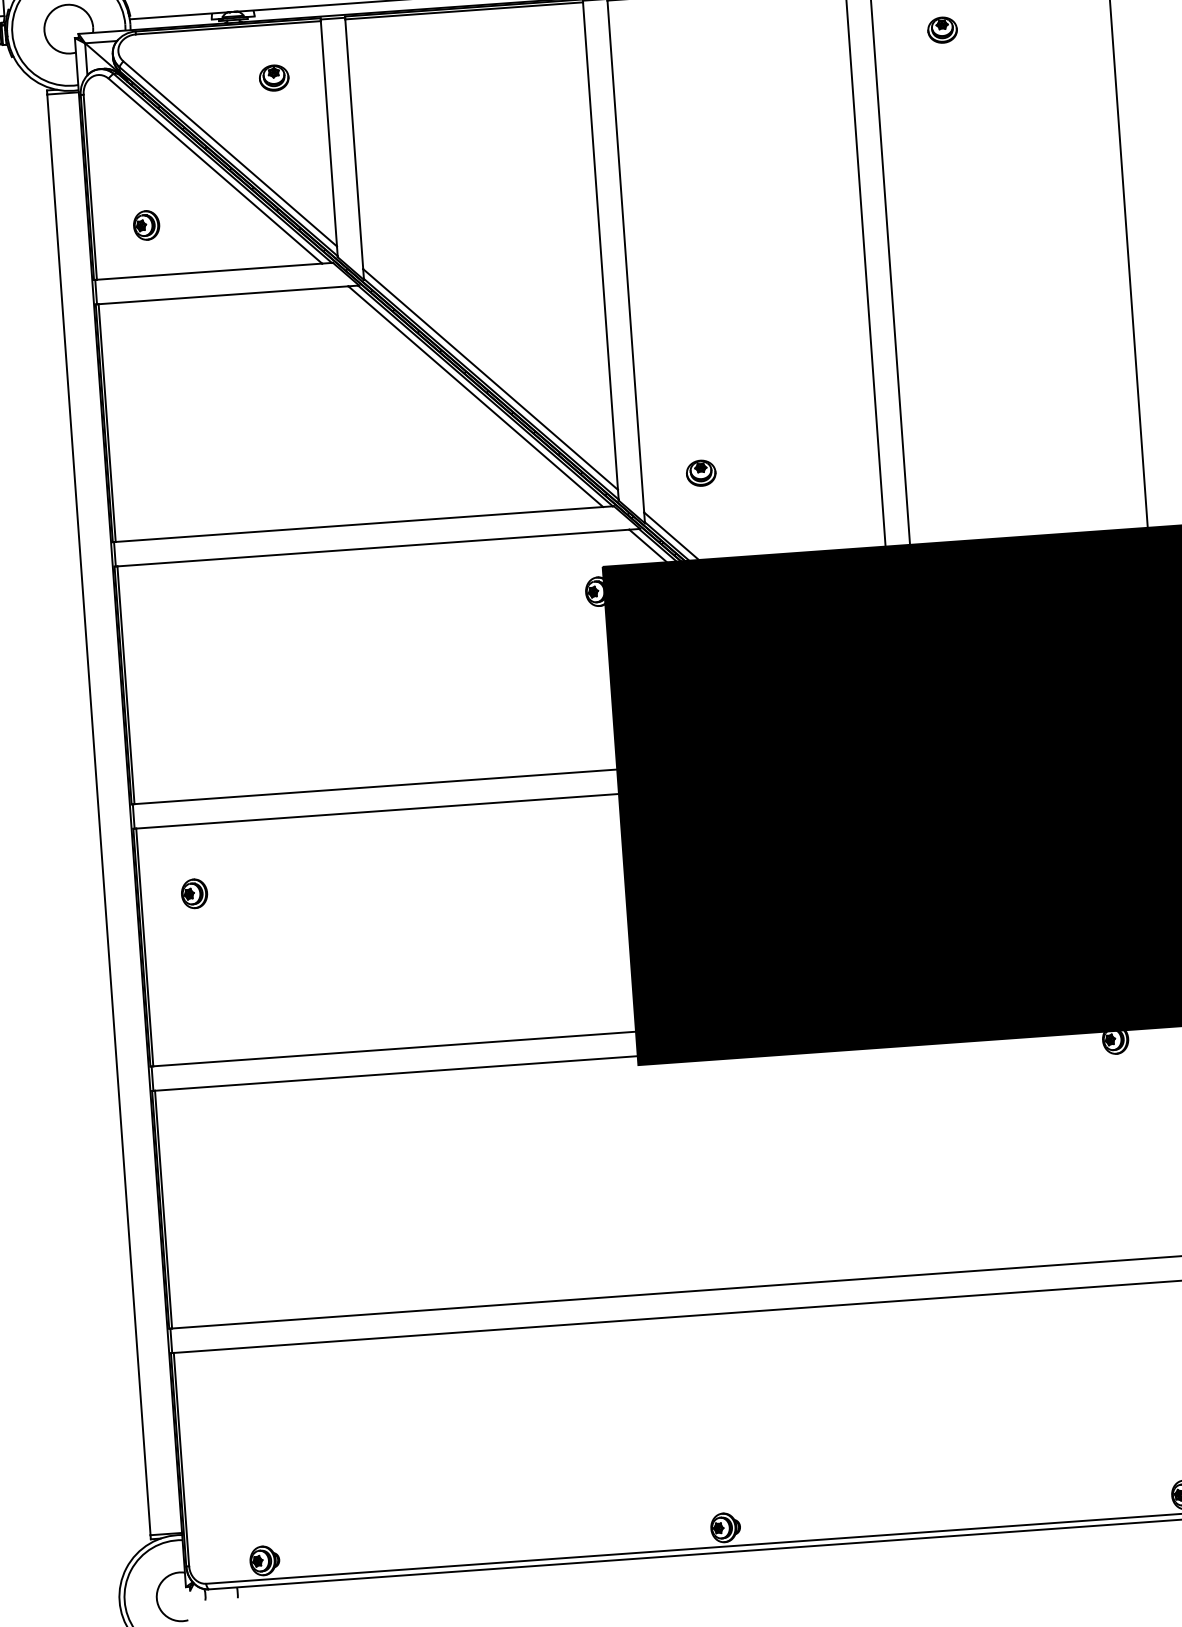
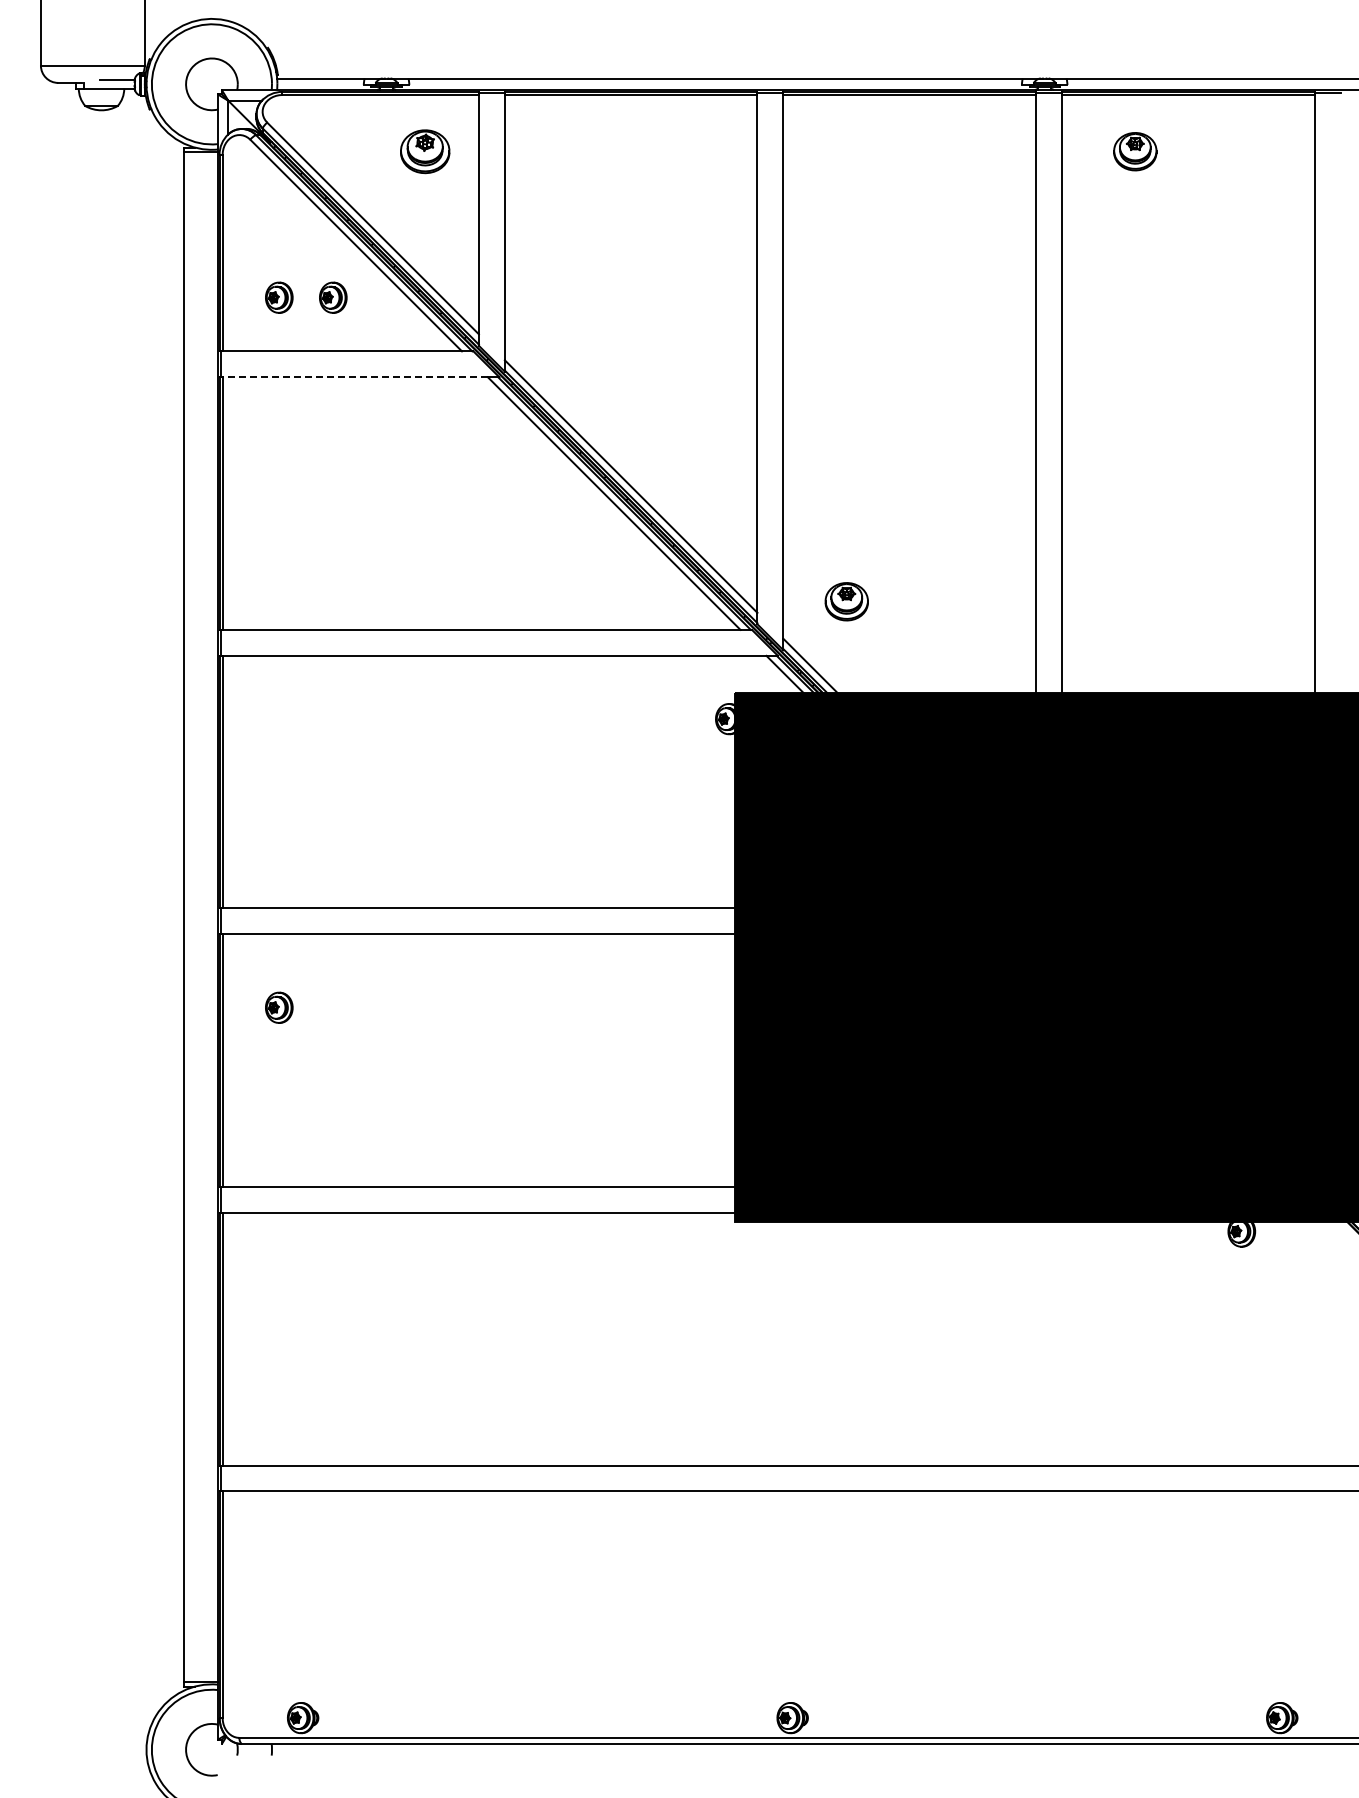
part: (942, 30) -> (1135, 151), size x1.4
part: (274, 77) -> (425, 151), size x1.6
part: (197, 221) -> (333, 297), added
line: (223, 295) -> (355, 377), solid -> dashed
part: (701, 473) -> (846, 601), size x1.4

